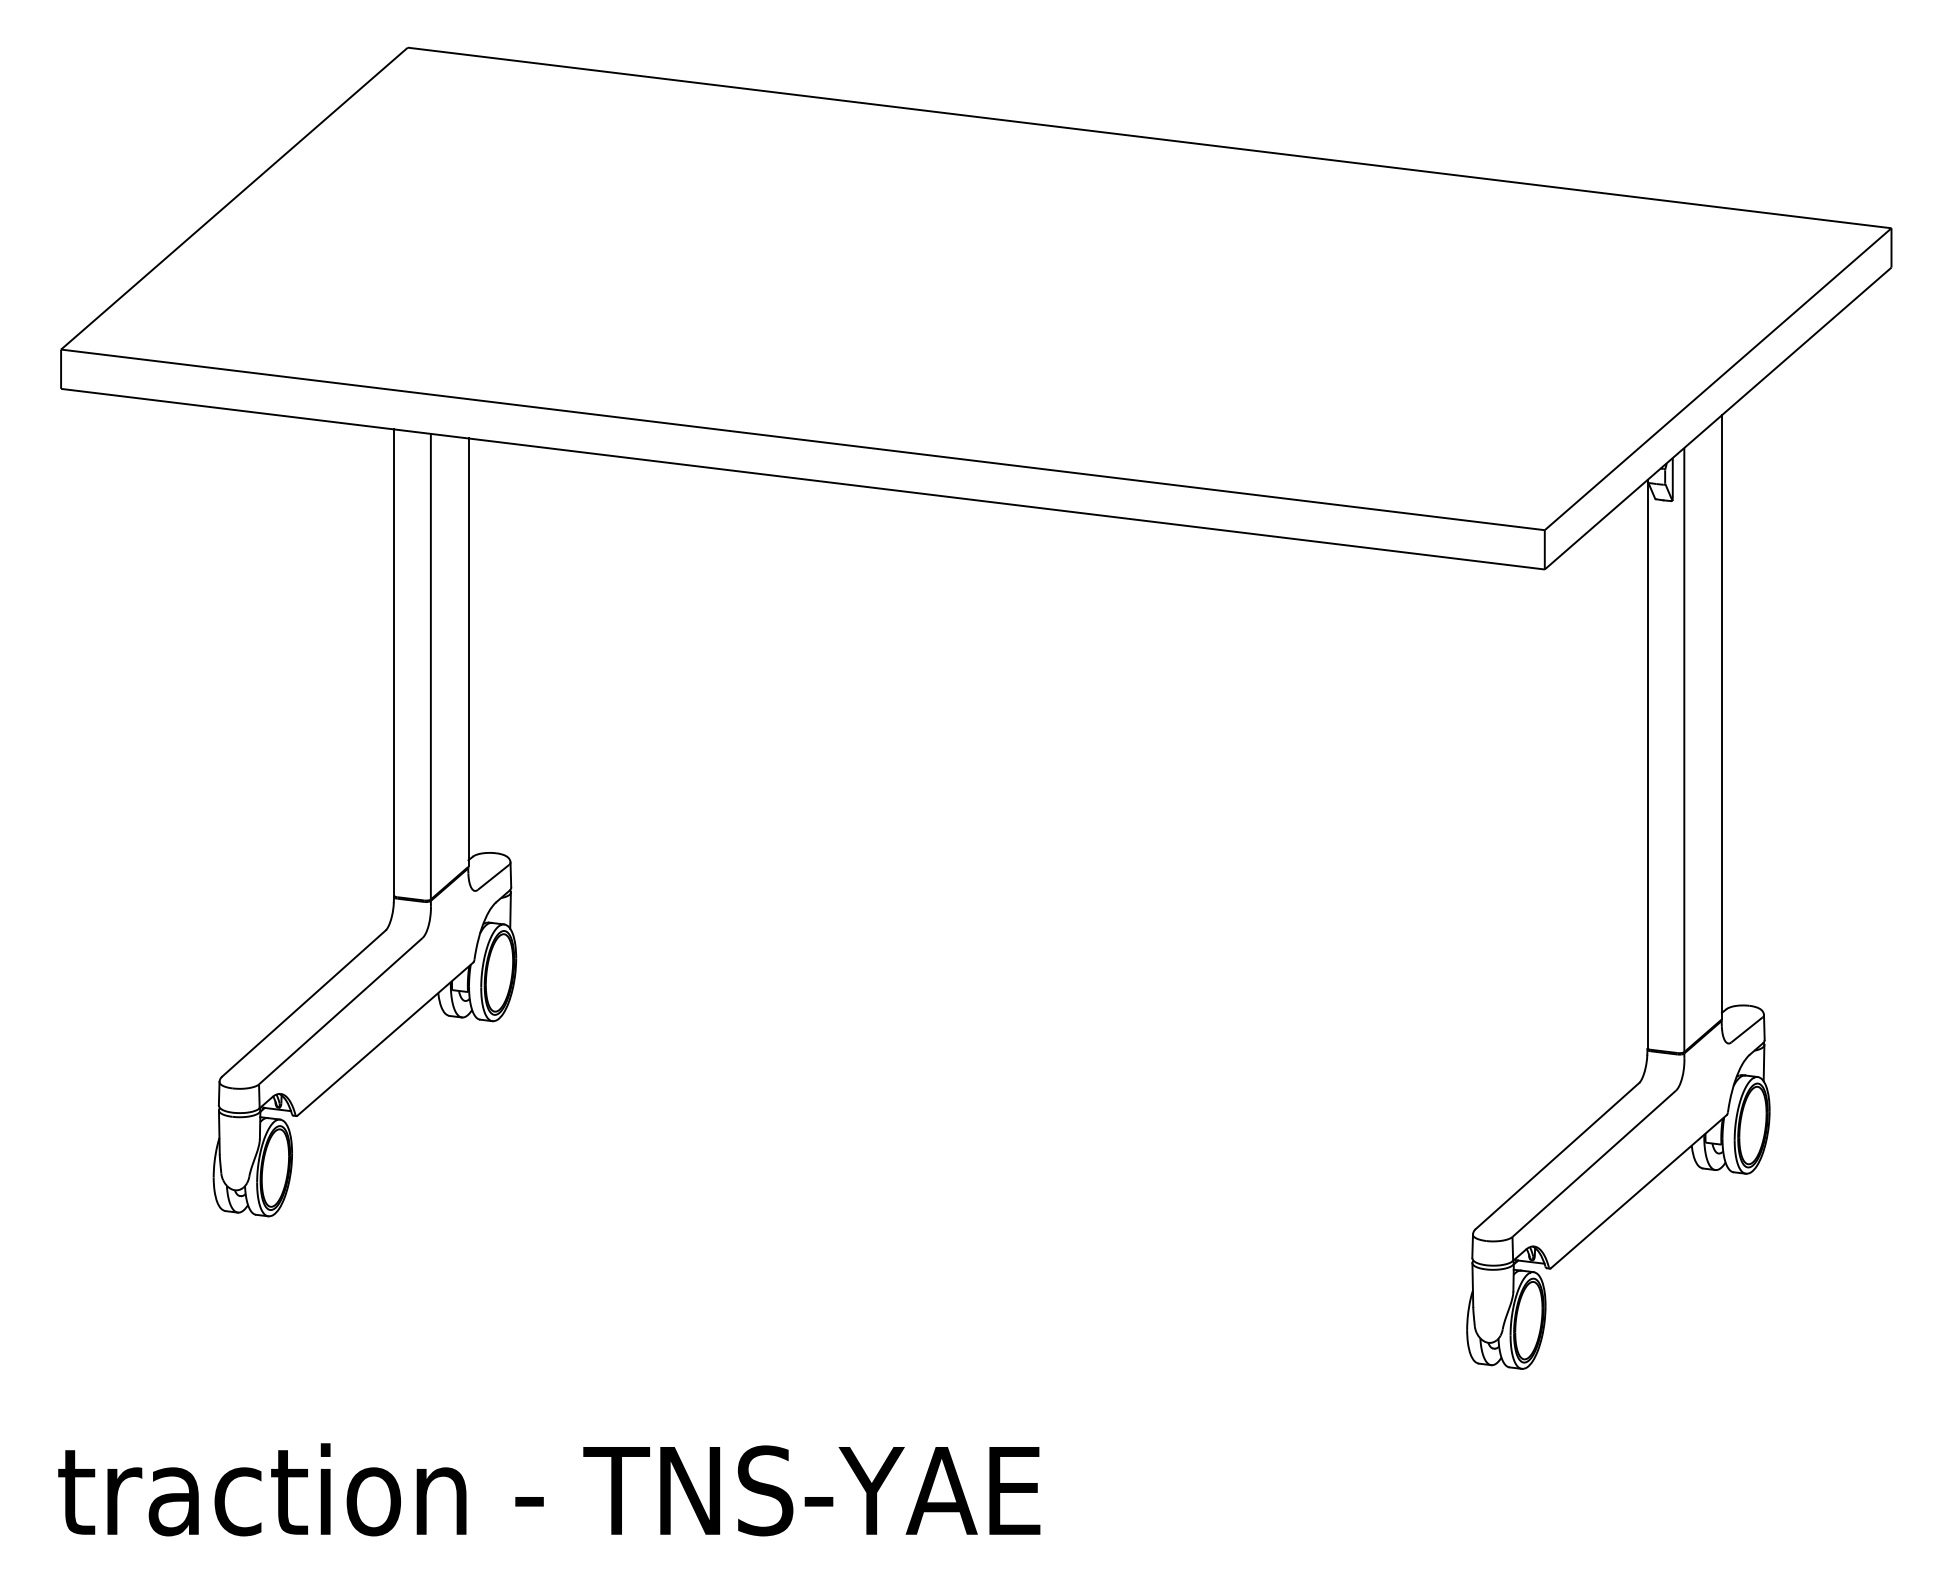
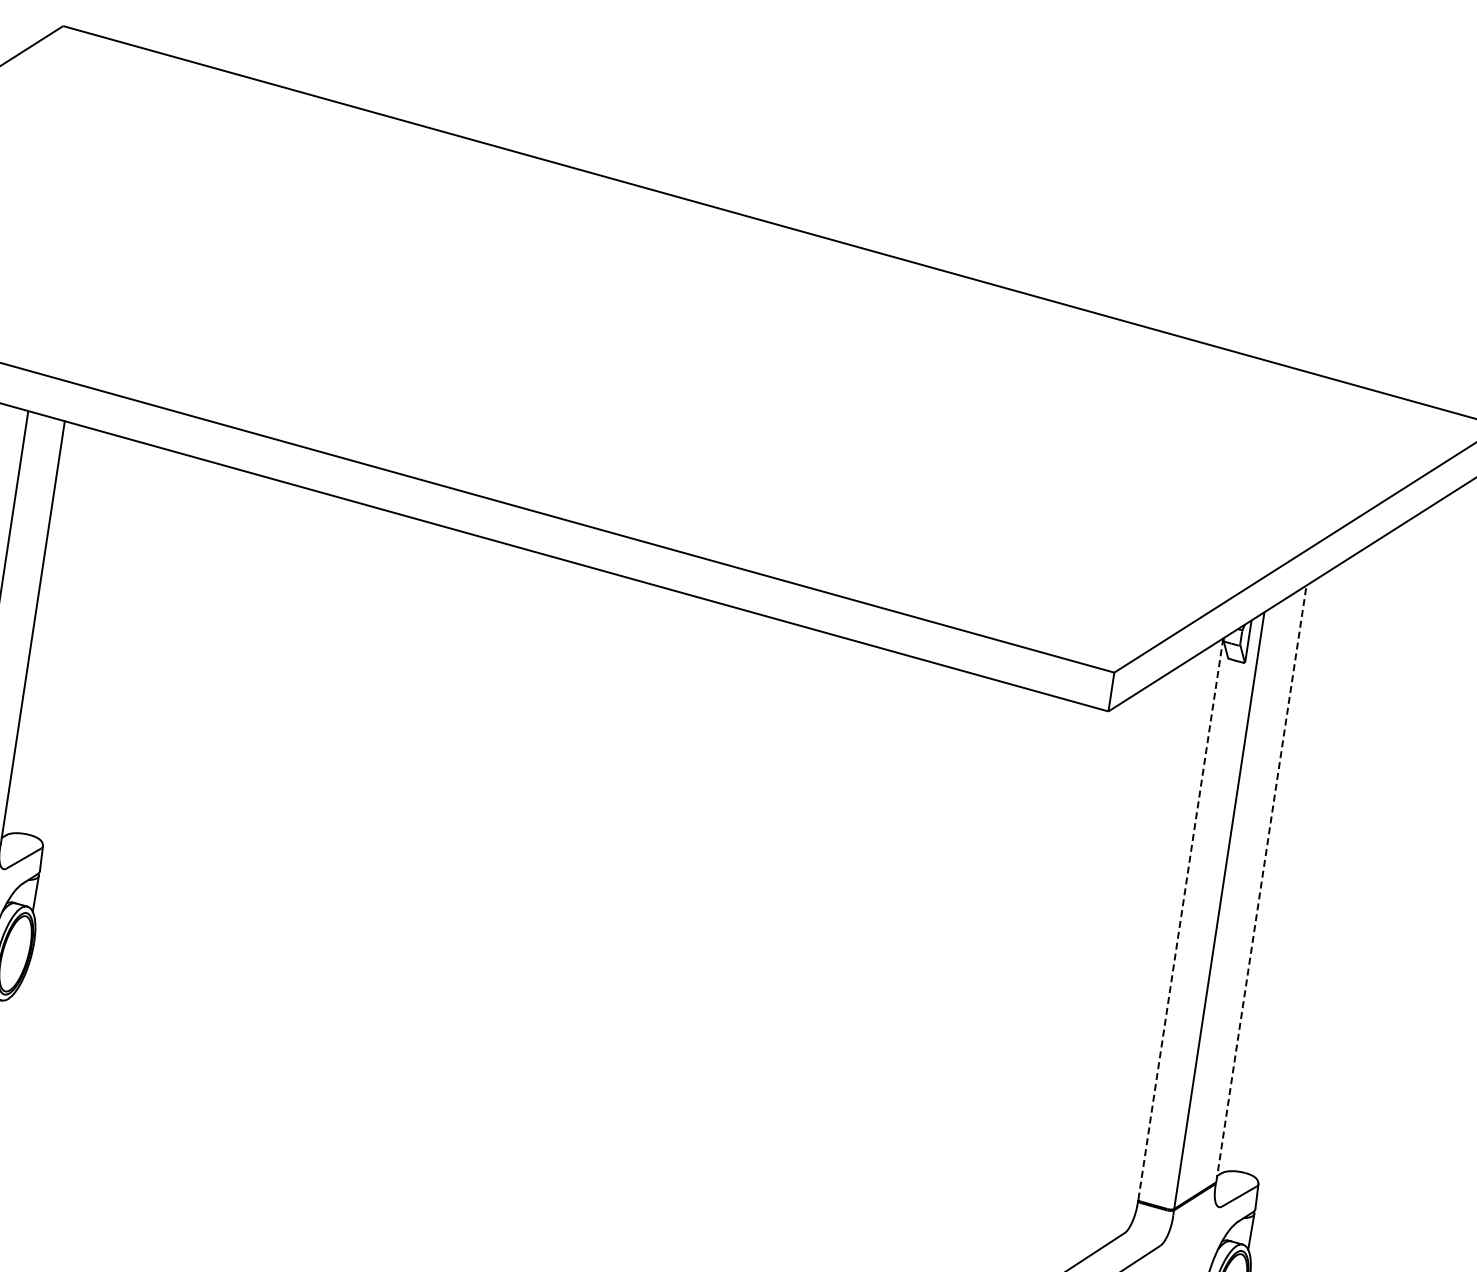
line: (1721, 717) -> (1260, 884), solid -> dashed
line: (1647, 764) -> (1180, 919), solid -> dashed

